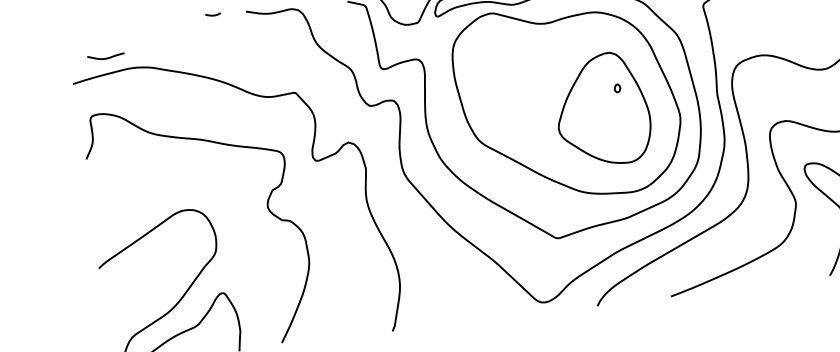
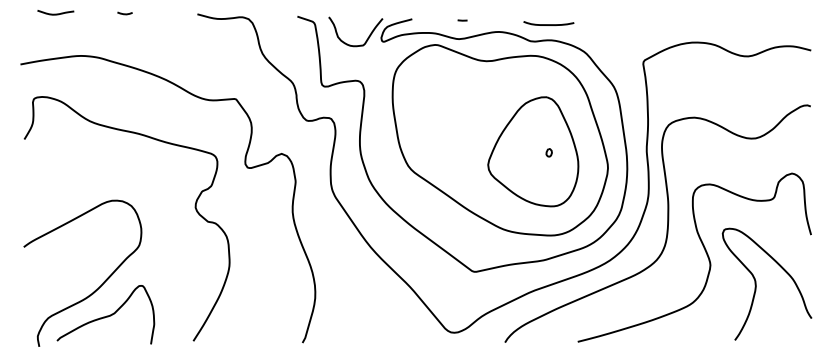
curve: (212, 14) -> (124, 13), moved
curve: (105, 57) -> (55, 13), moved
part: (616, 88) -> (548, 152), moved

